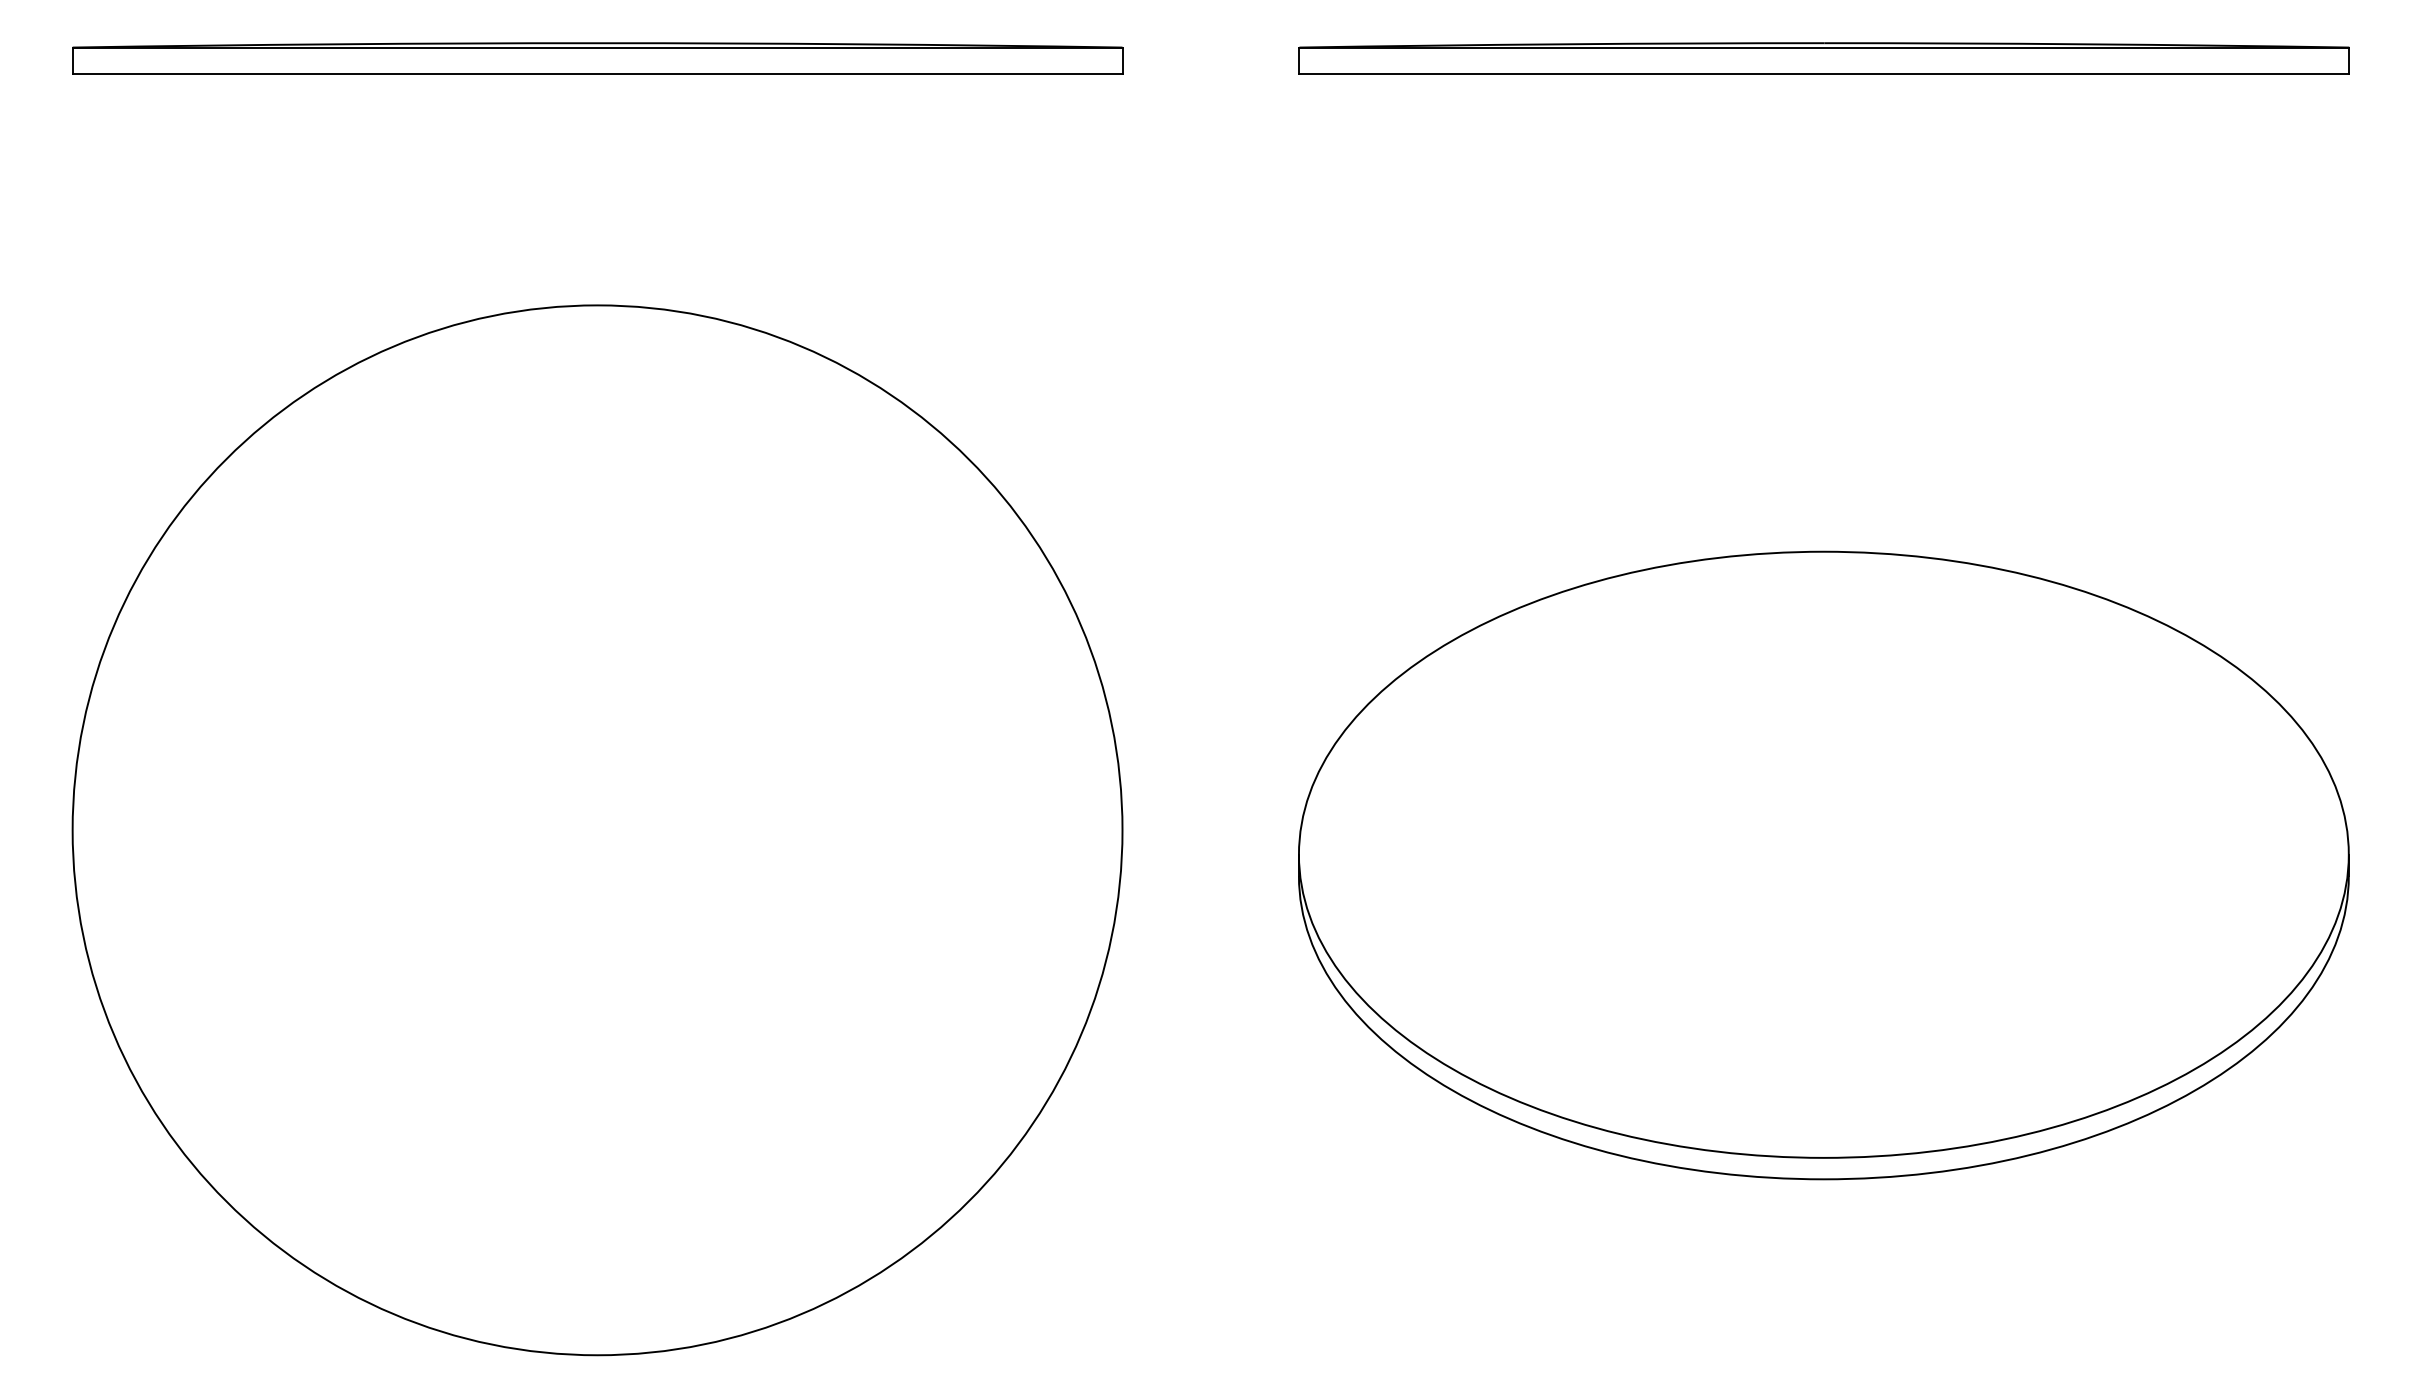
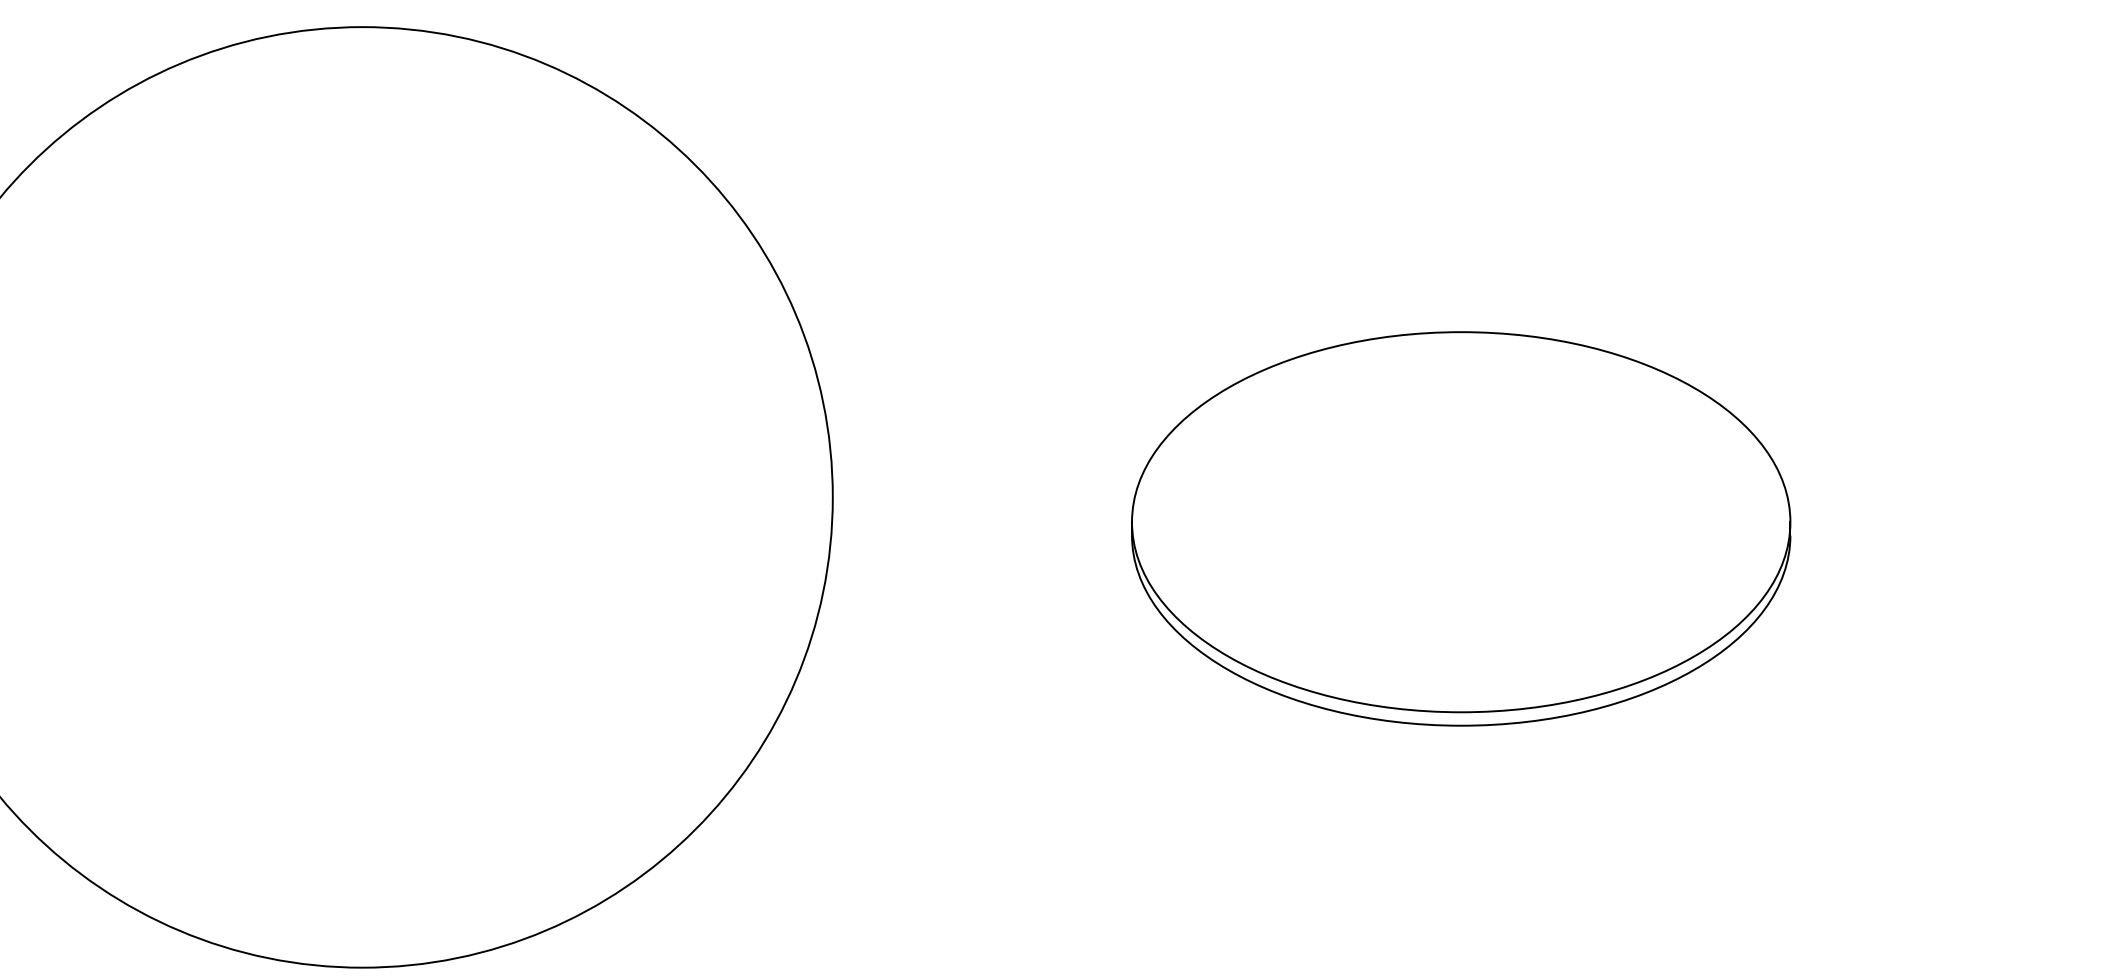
part: (1823, 865) -> (1460, 528), size x0.7

